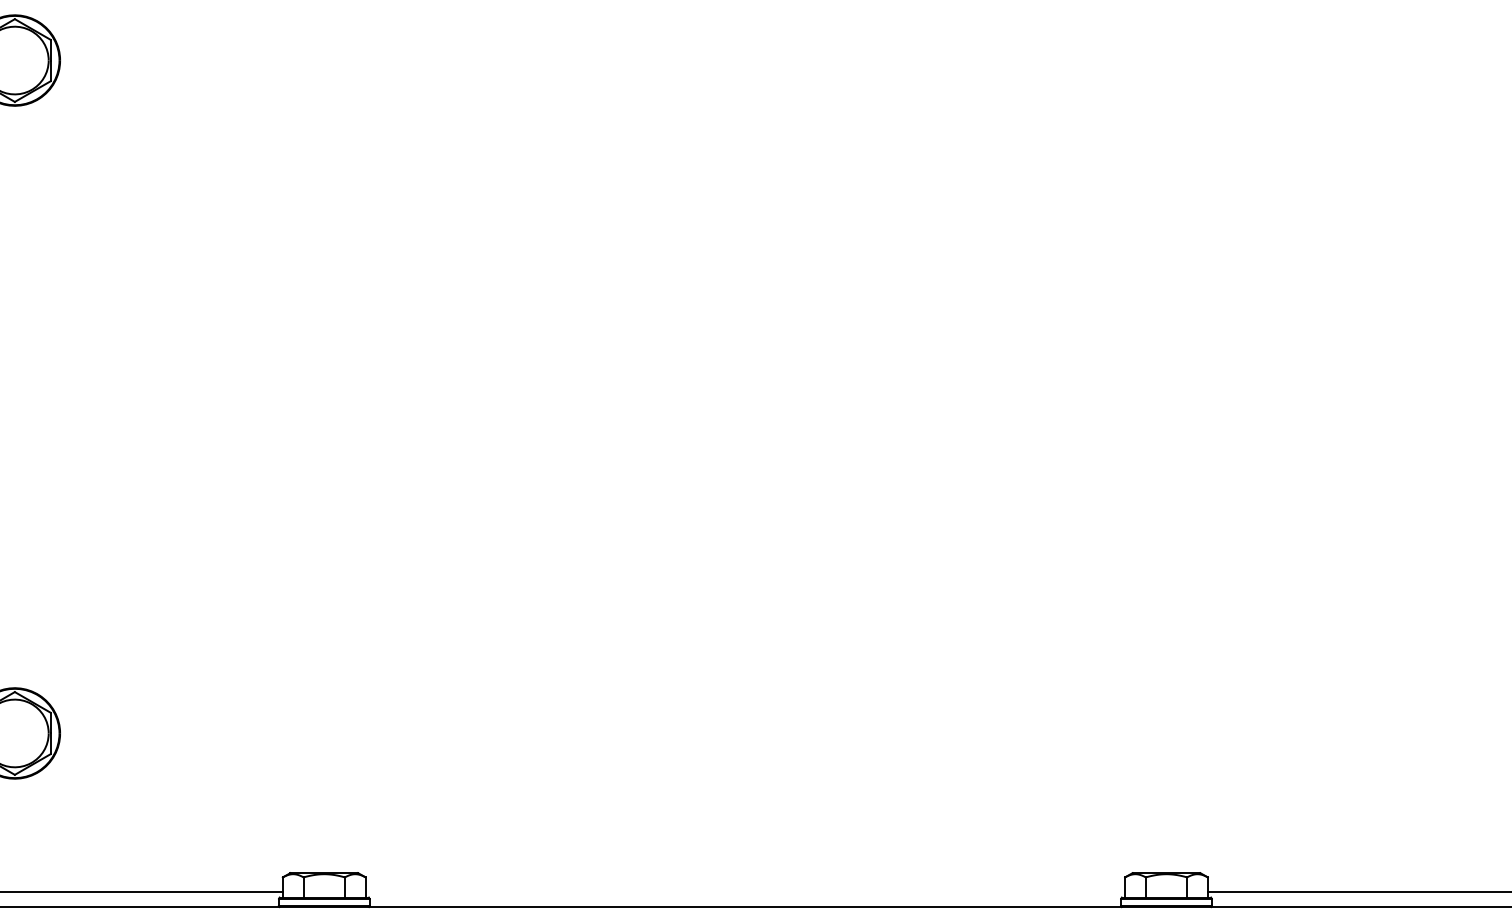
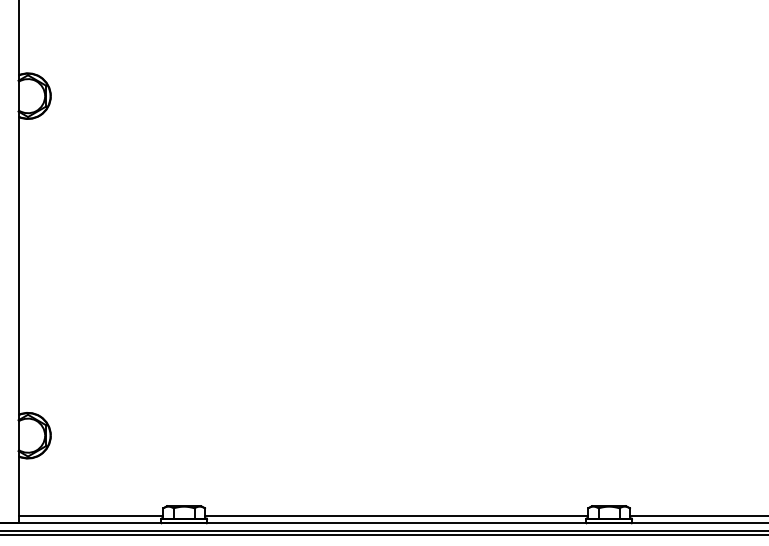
line: (745, 891) -> (396, 515), added

